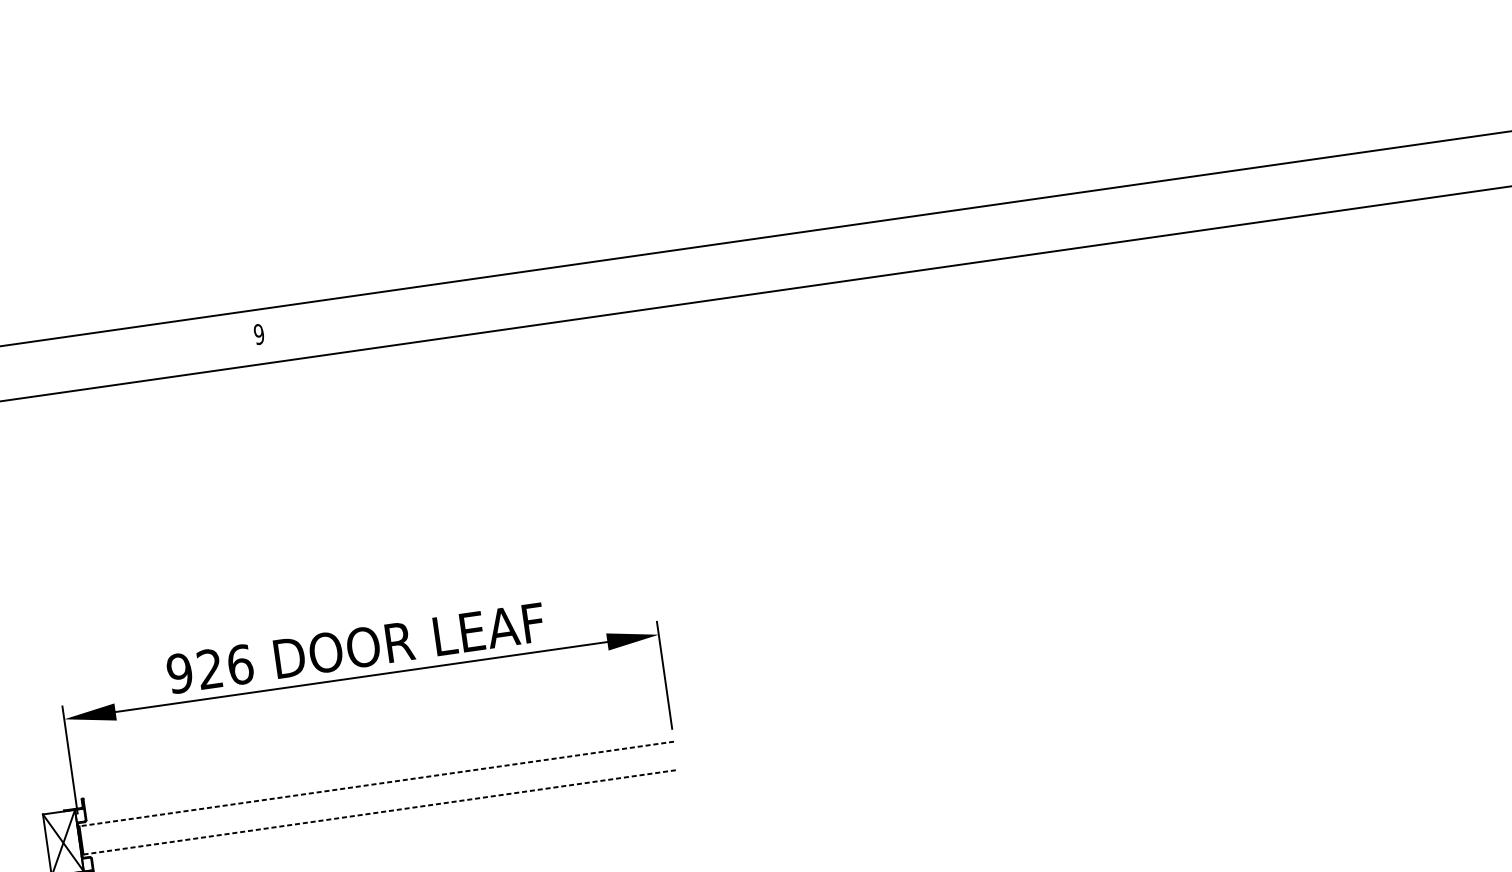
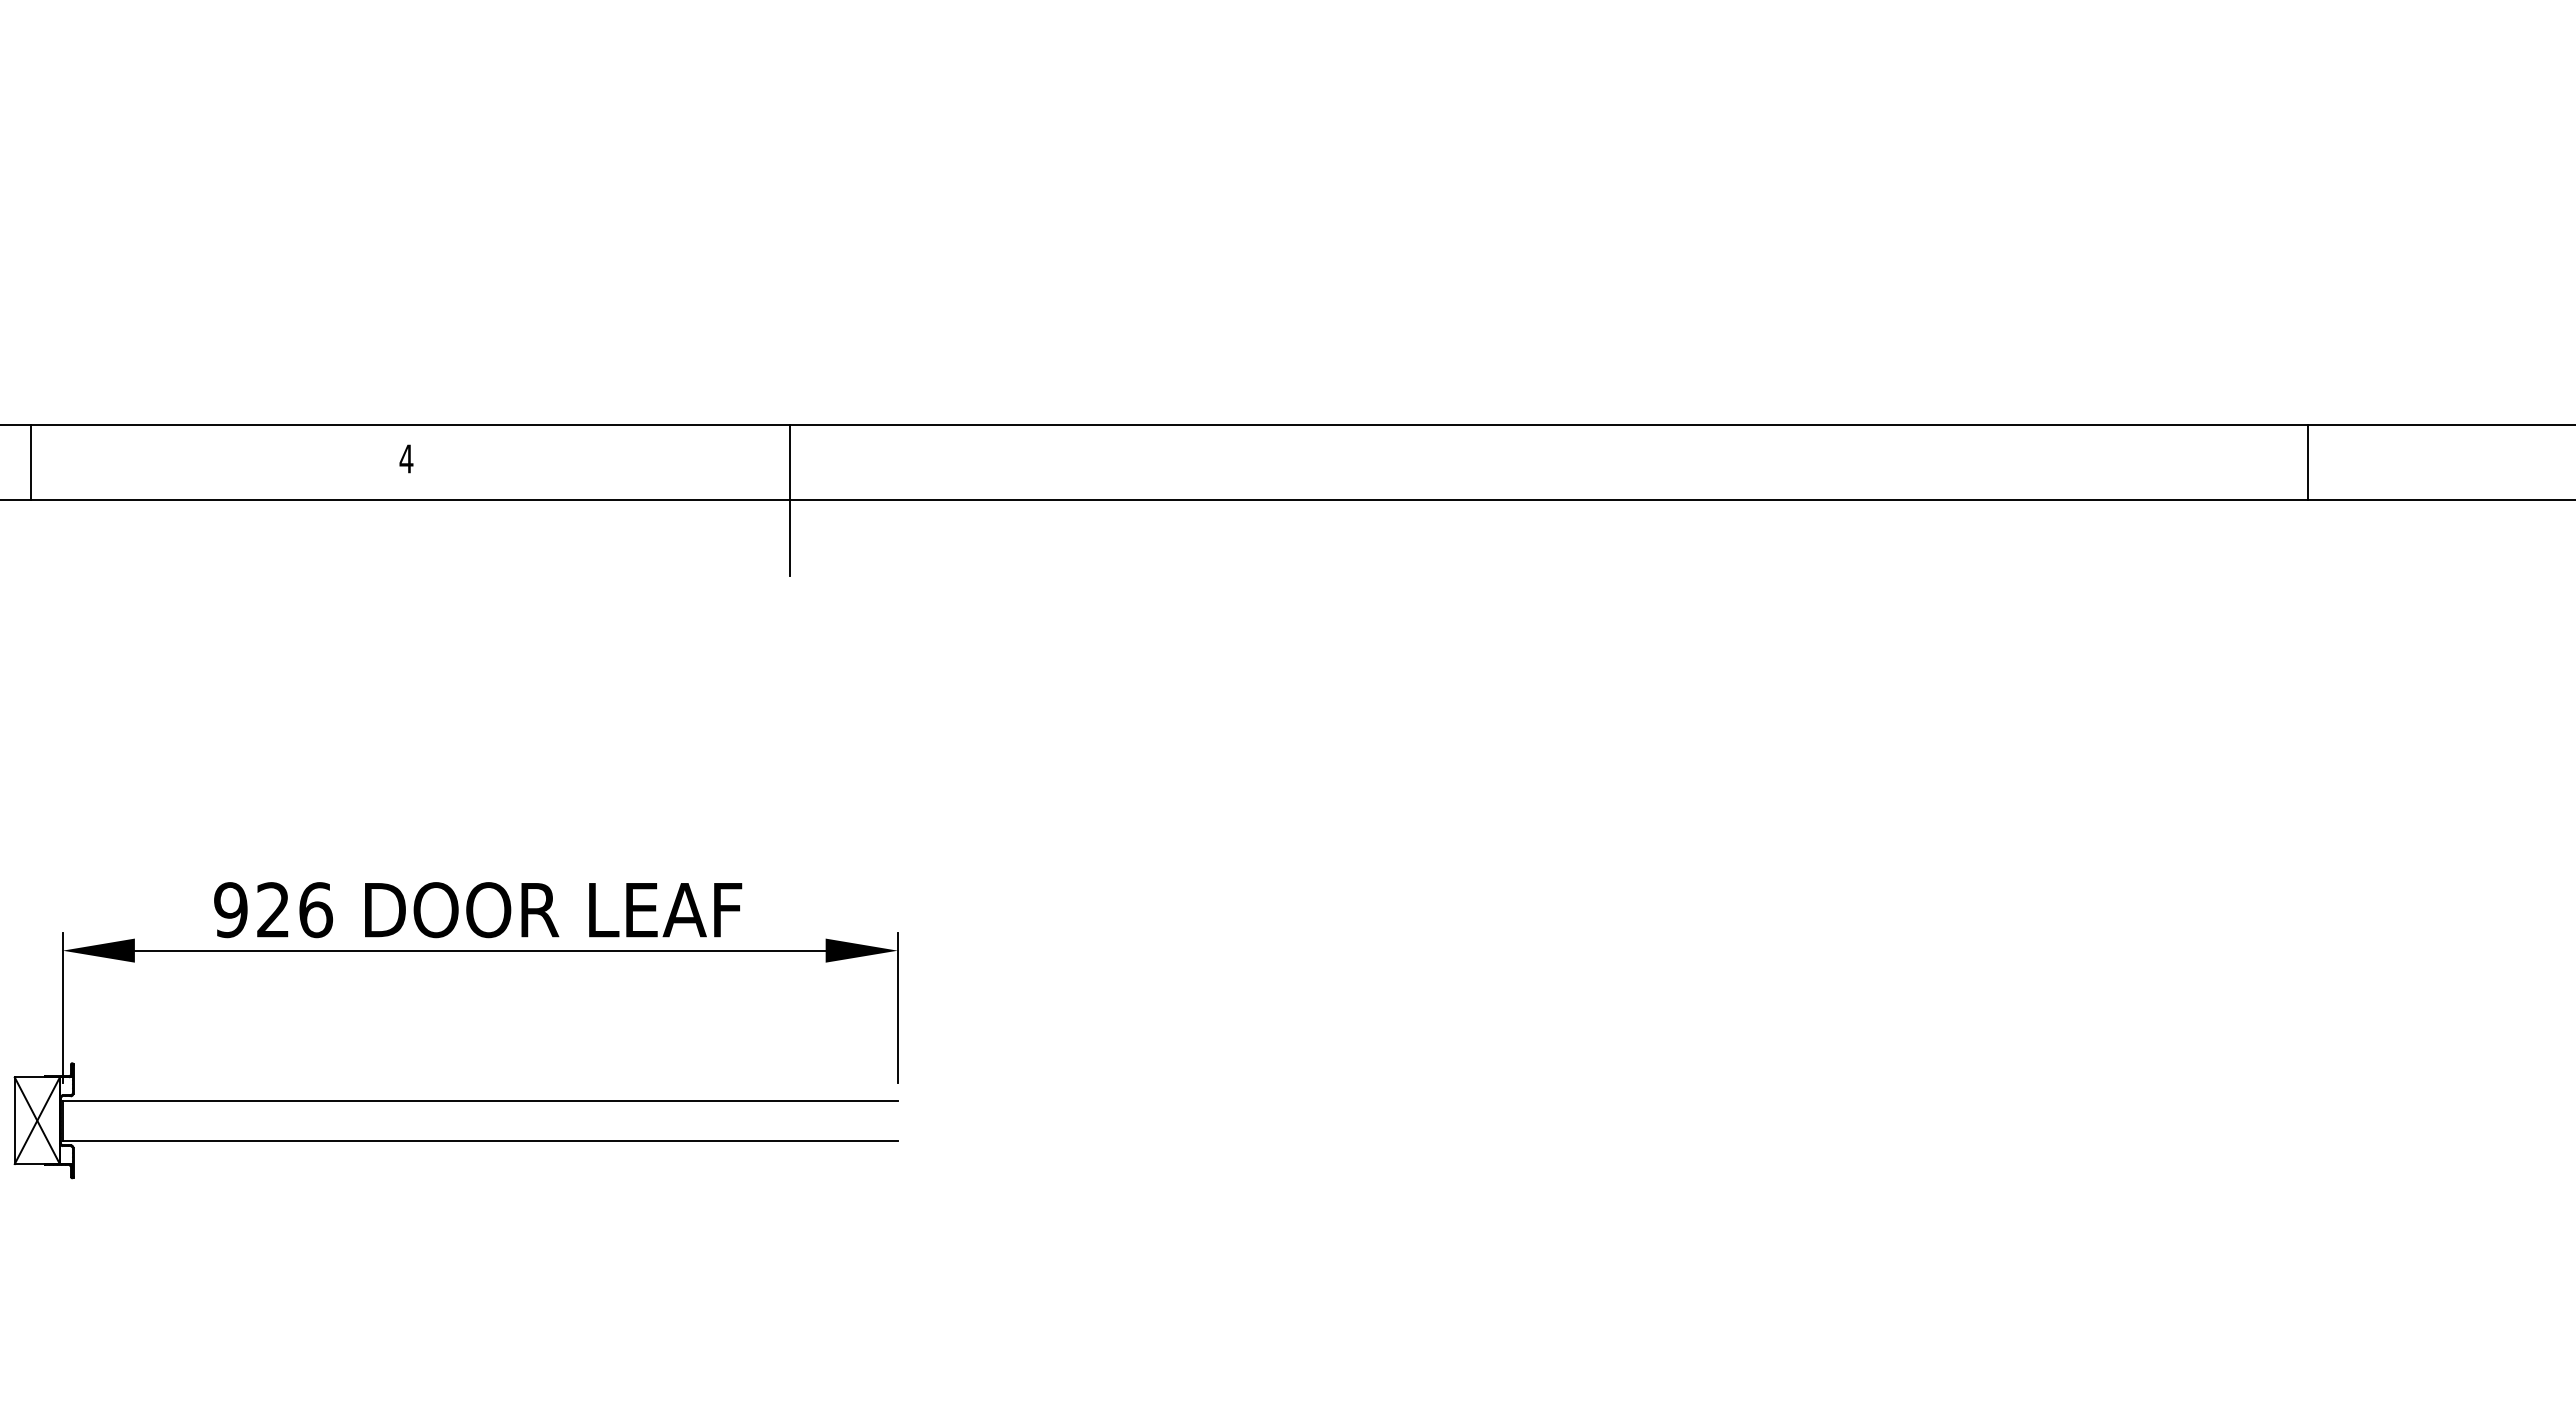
line: (536, 325) -> (790, 500), added
text: (259, 334) -> (406, 458), 9 -> 4
line: (376, 783) -> (480, 1100), dashed -> solid
line: (380, 812) -> (480, 1140), dashed -> solid

